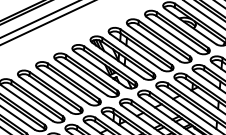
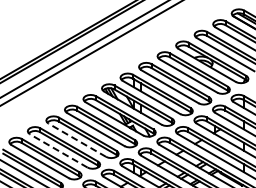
line: (62, 85) -> (76, 139), solid -> dashed
line: (45, 94) -> (58, 150), solid -> dashed

